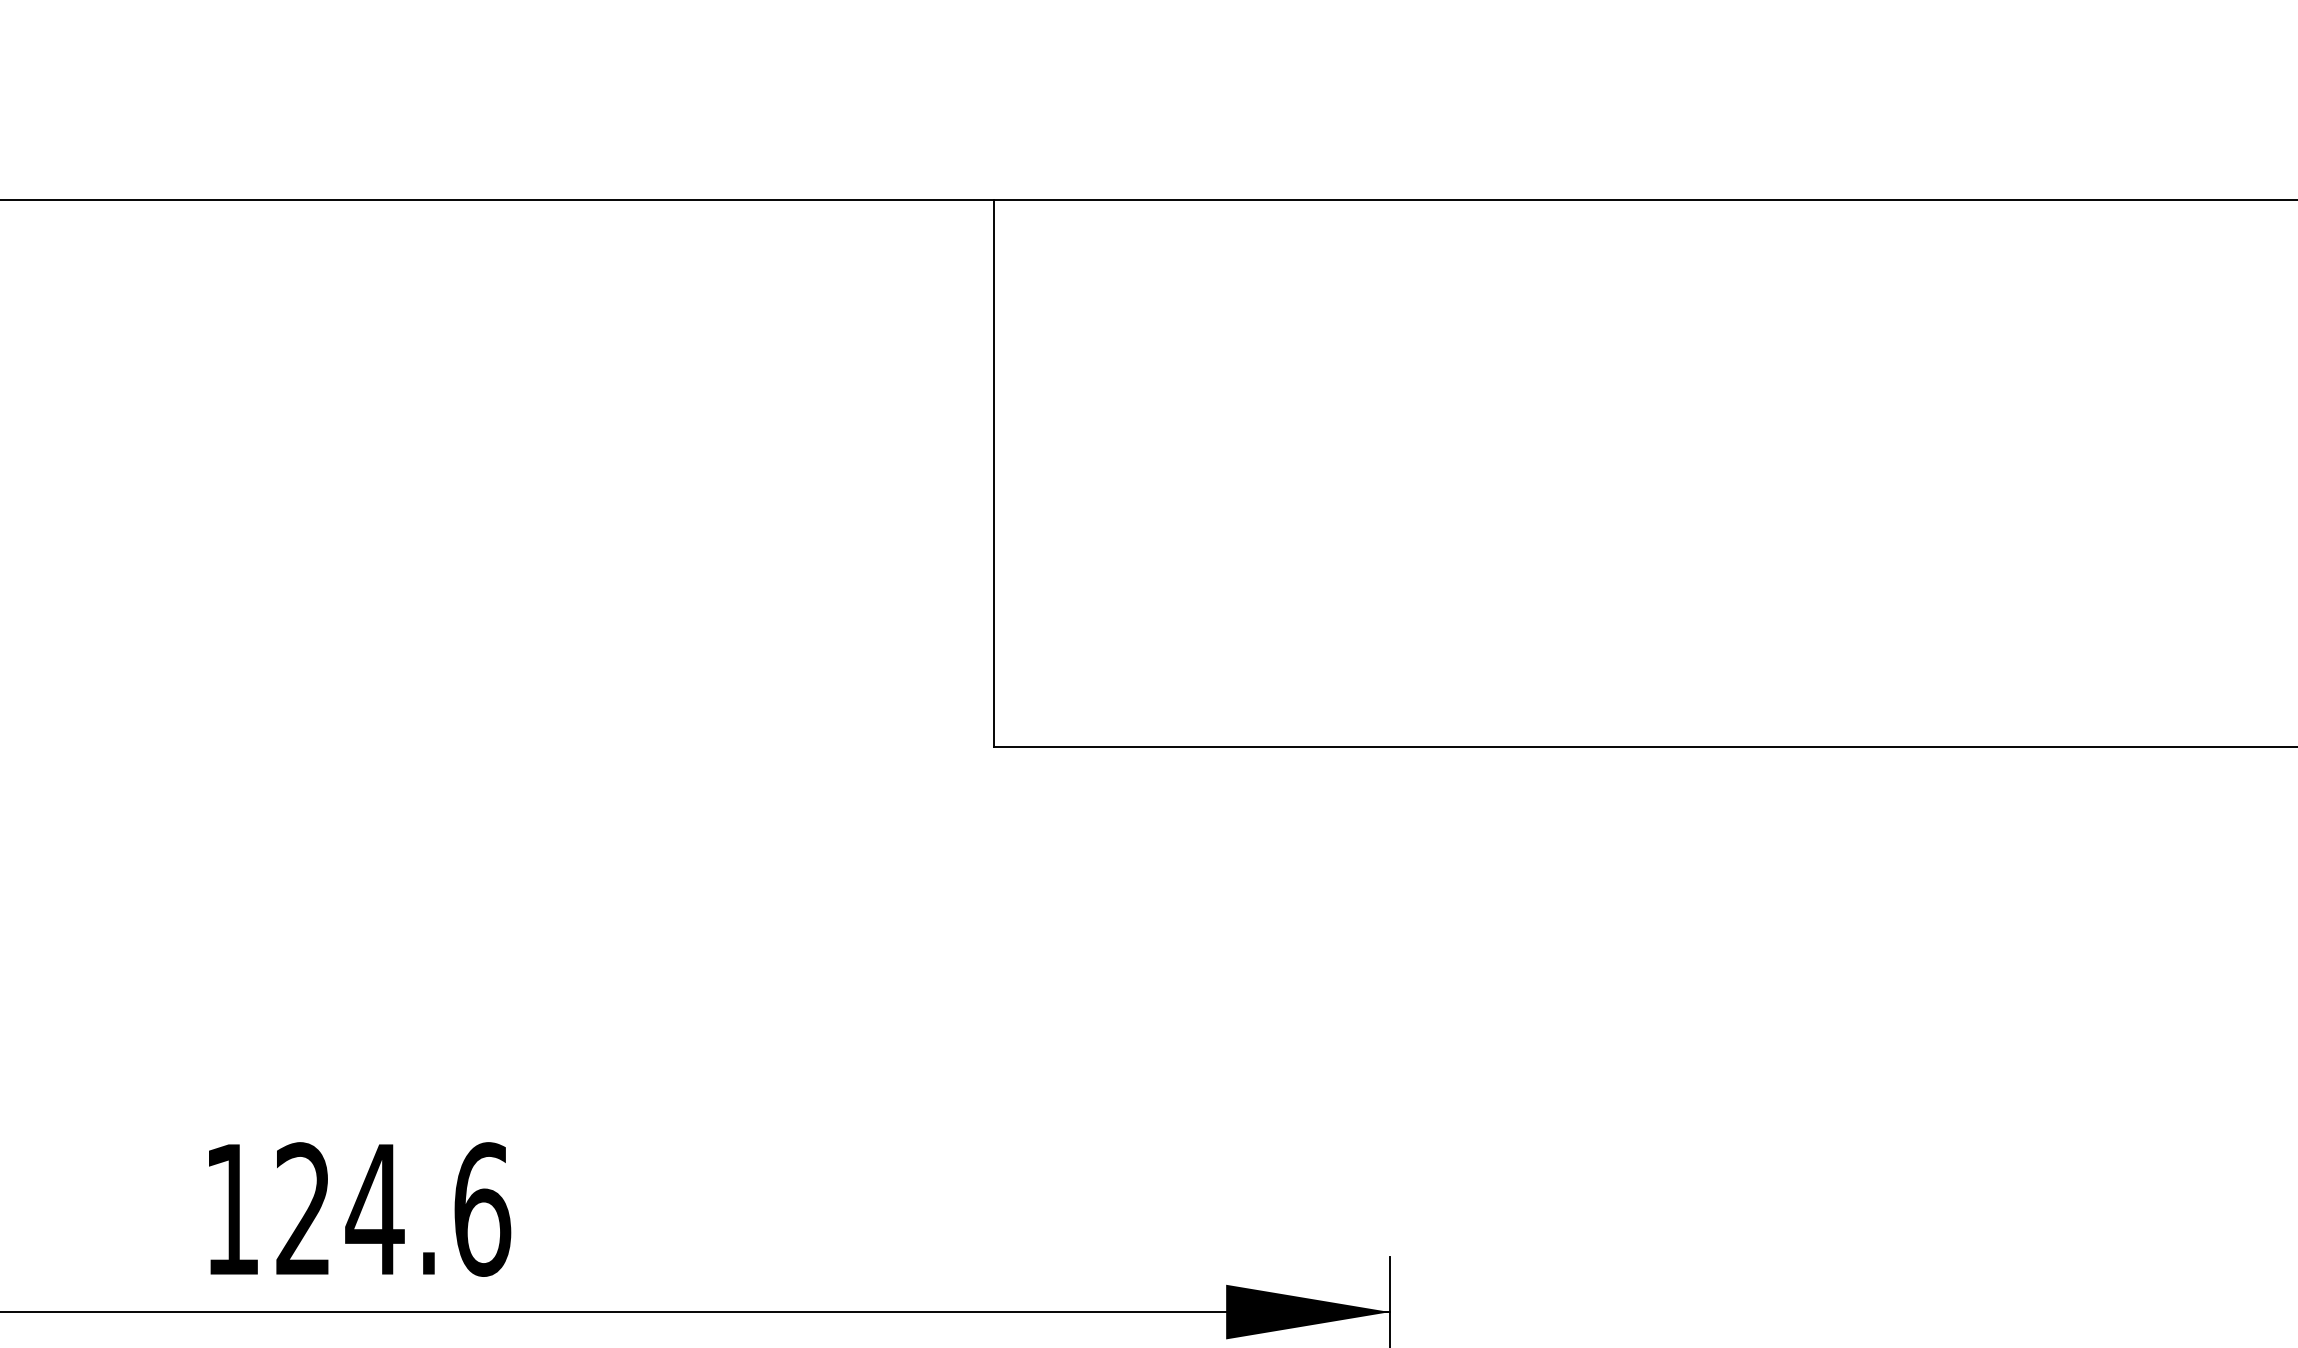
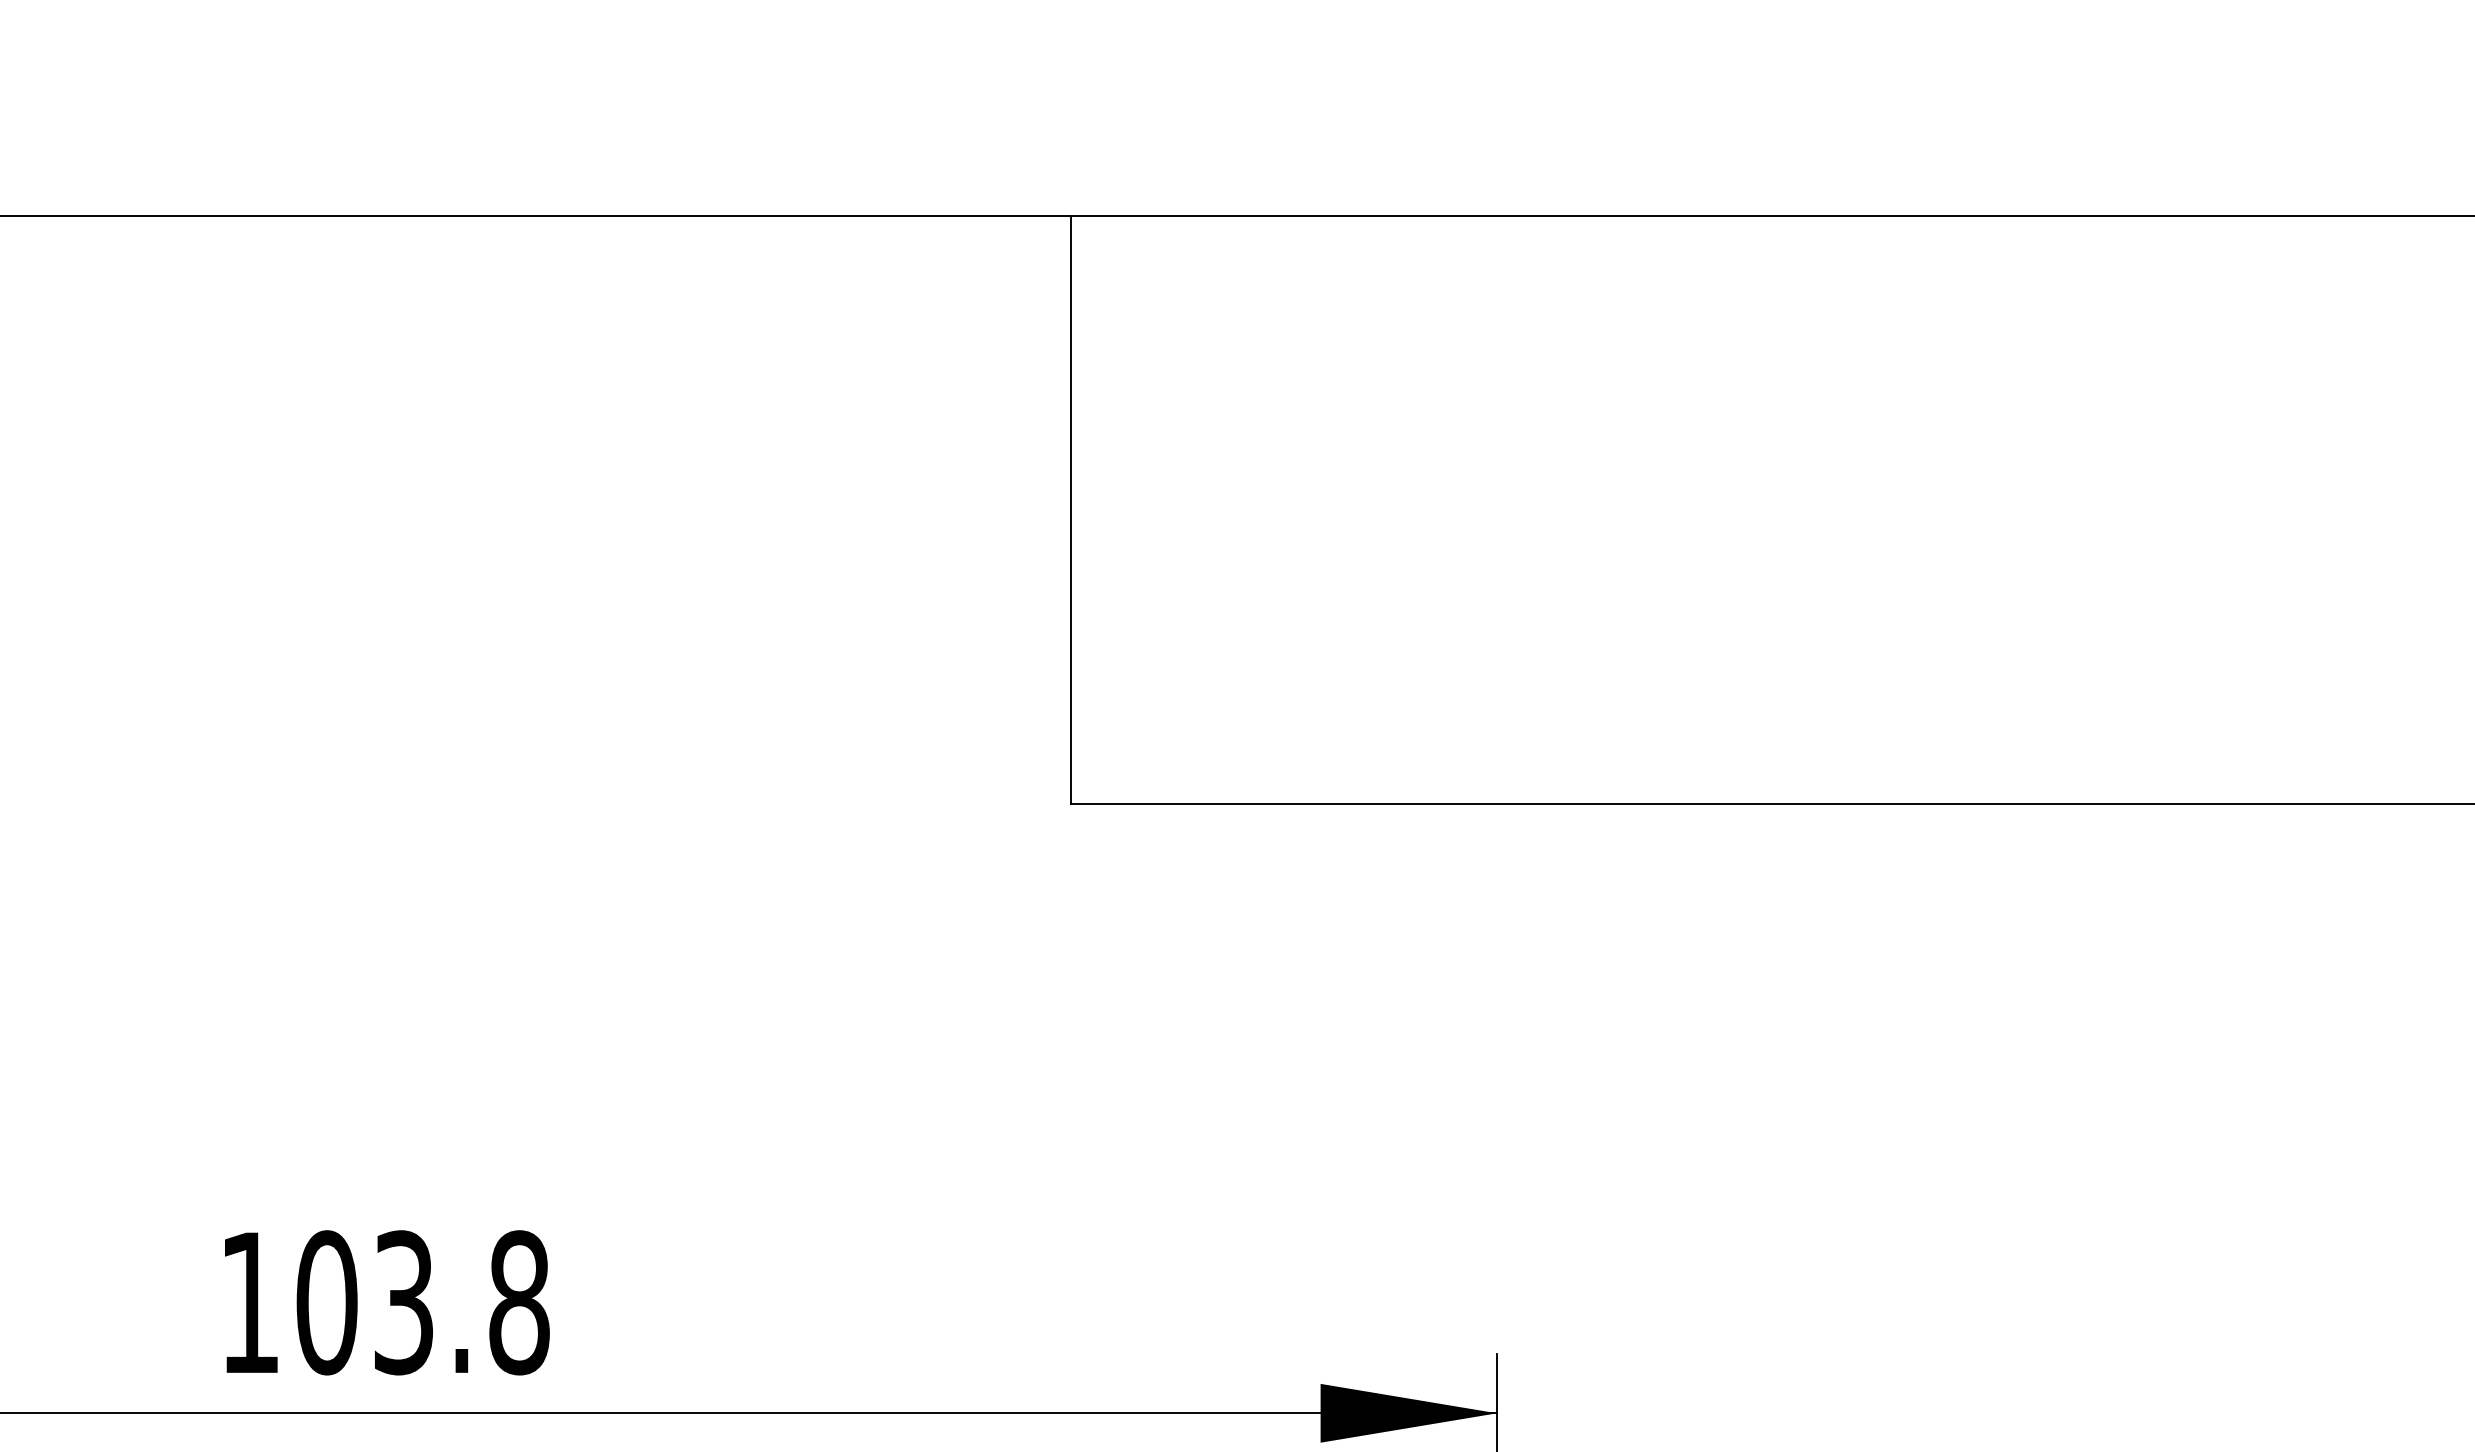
text: (393, 1209) -> (423, 1302), 124.6 -> 103.8

